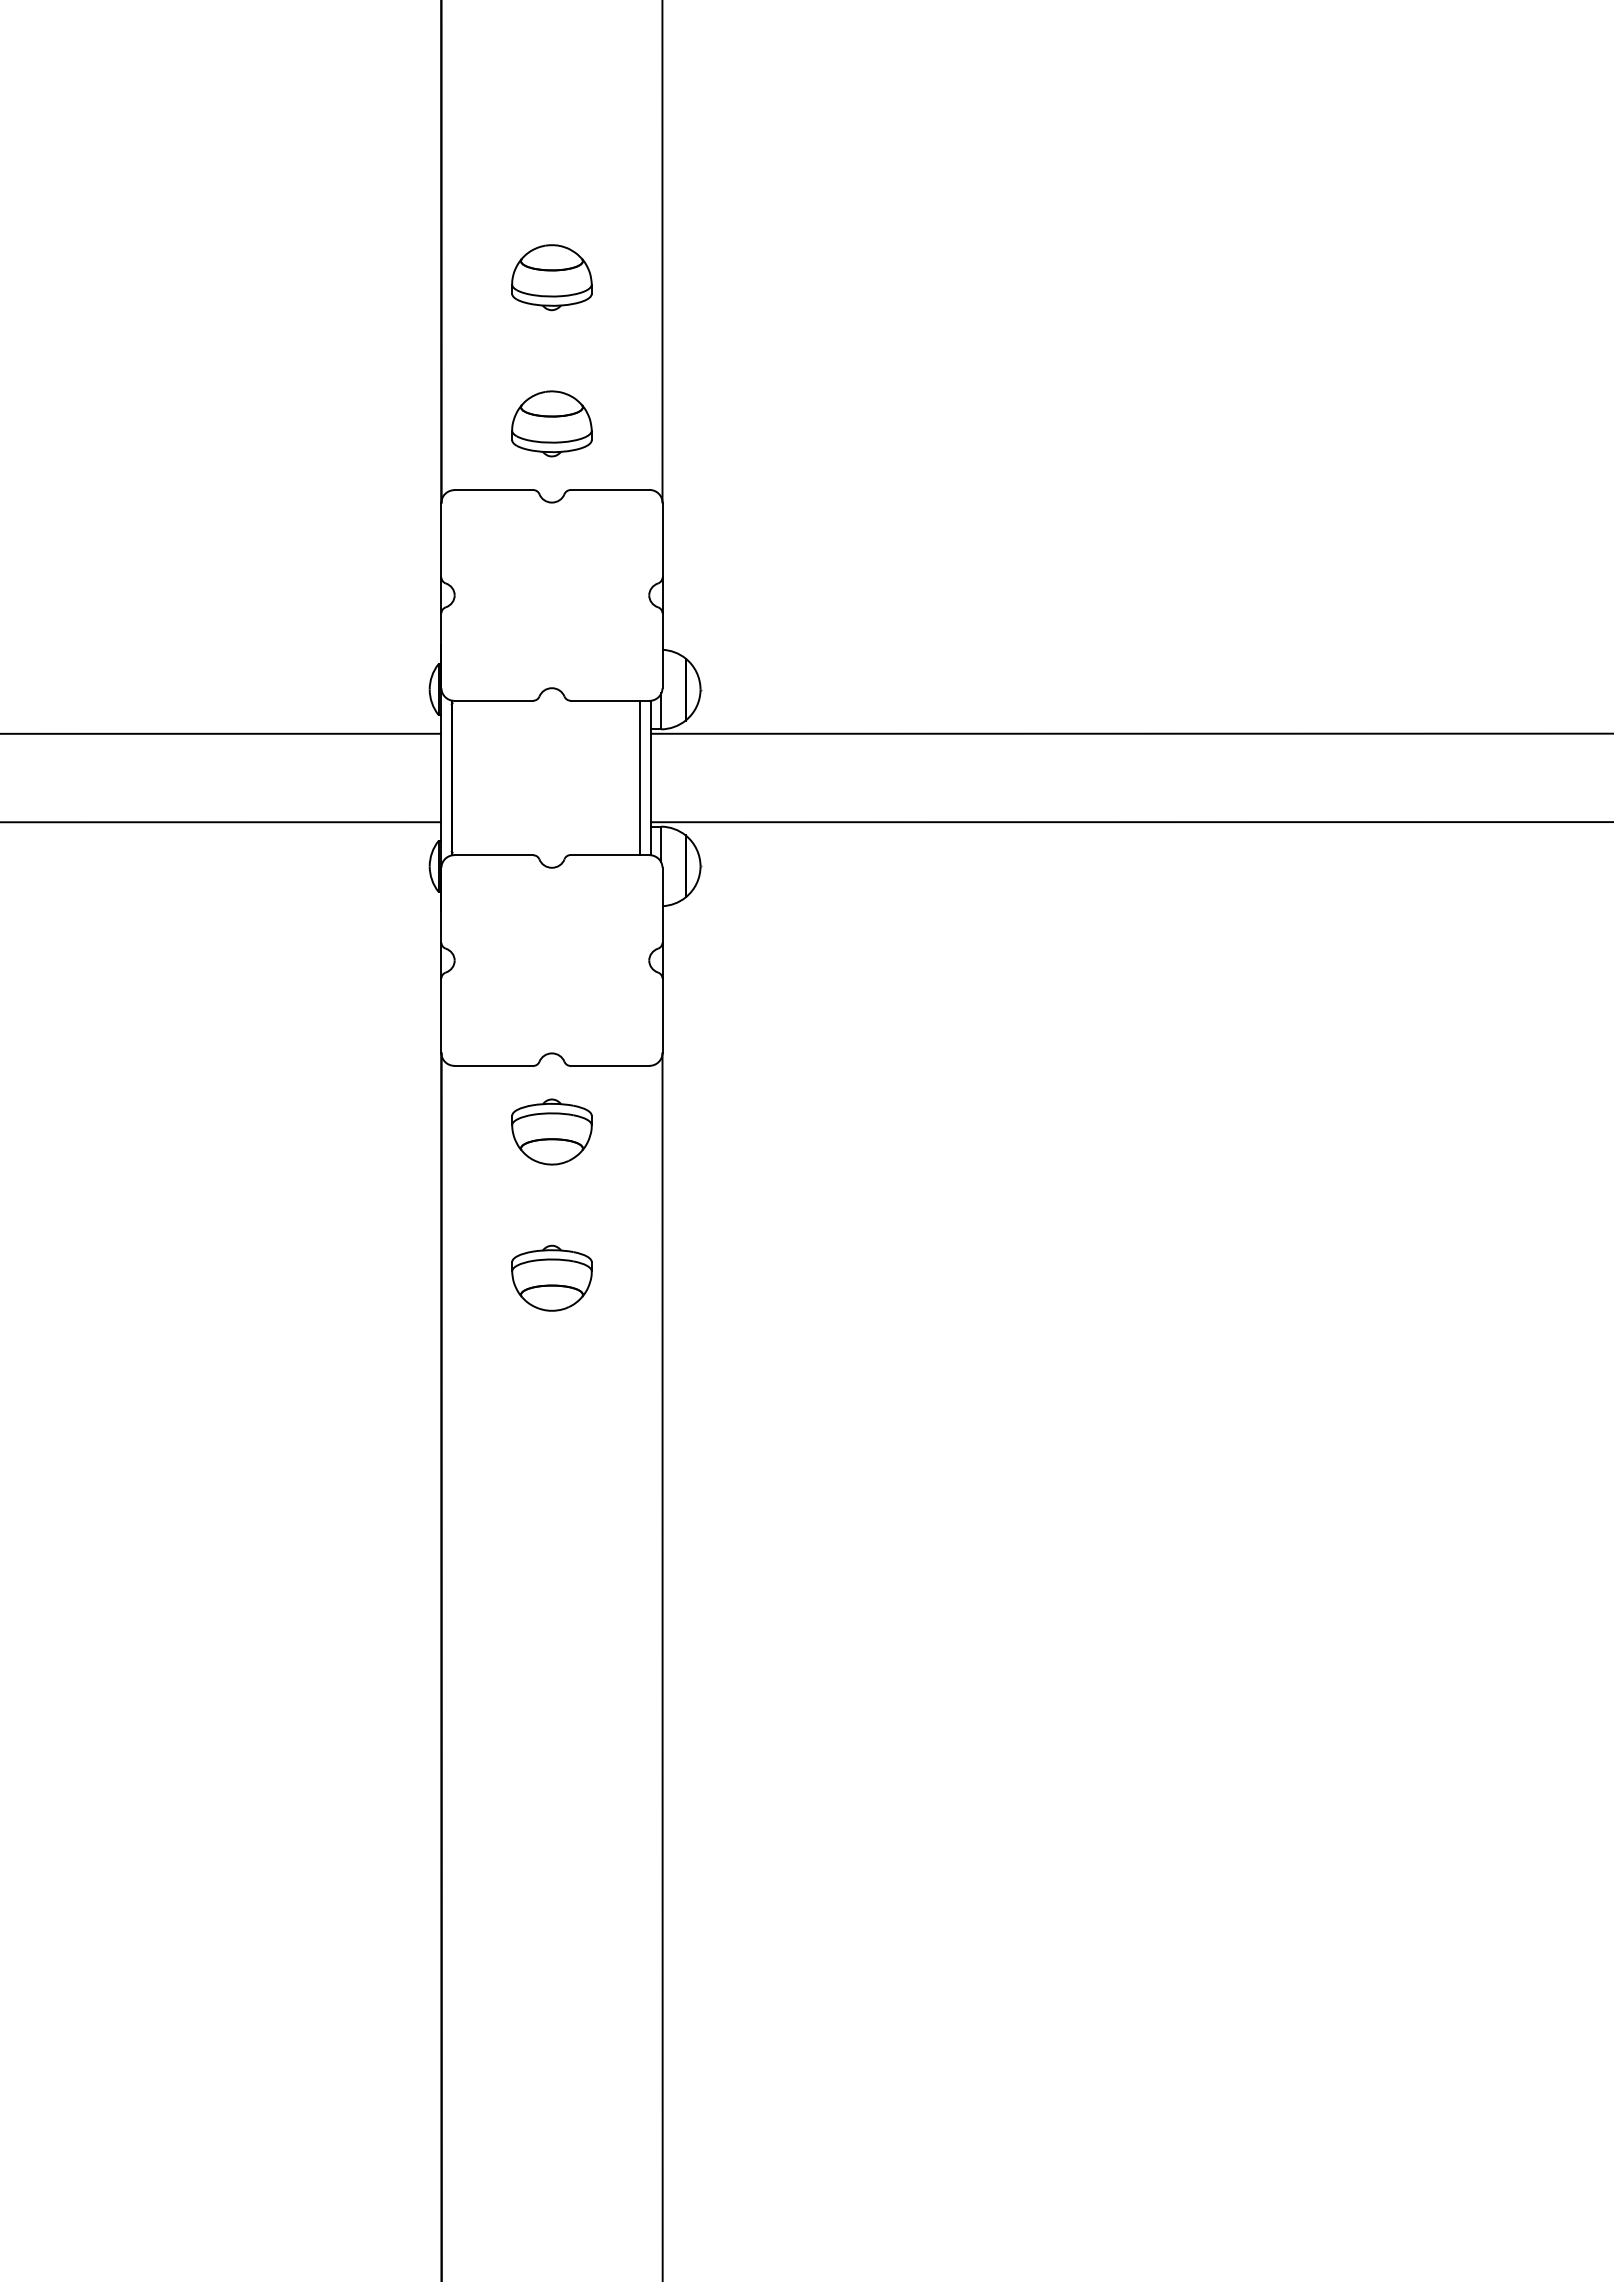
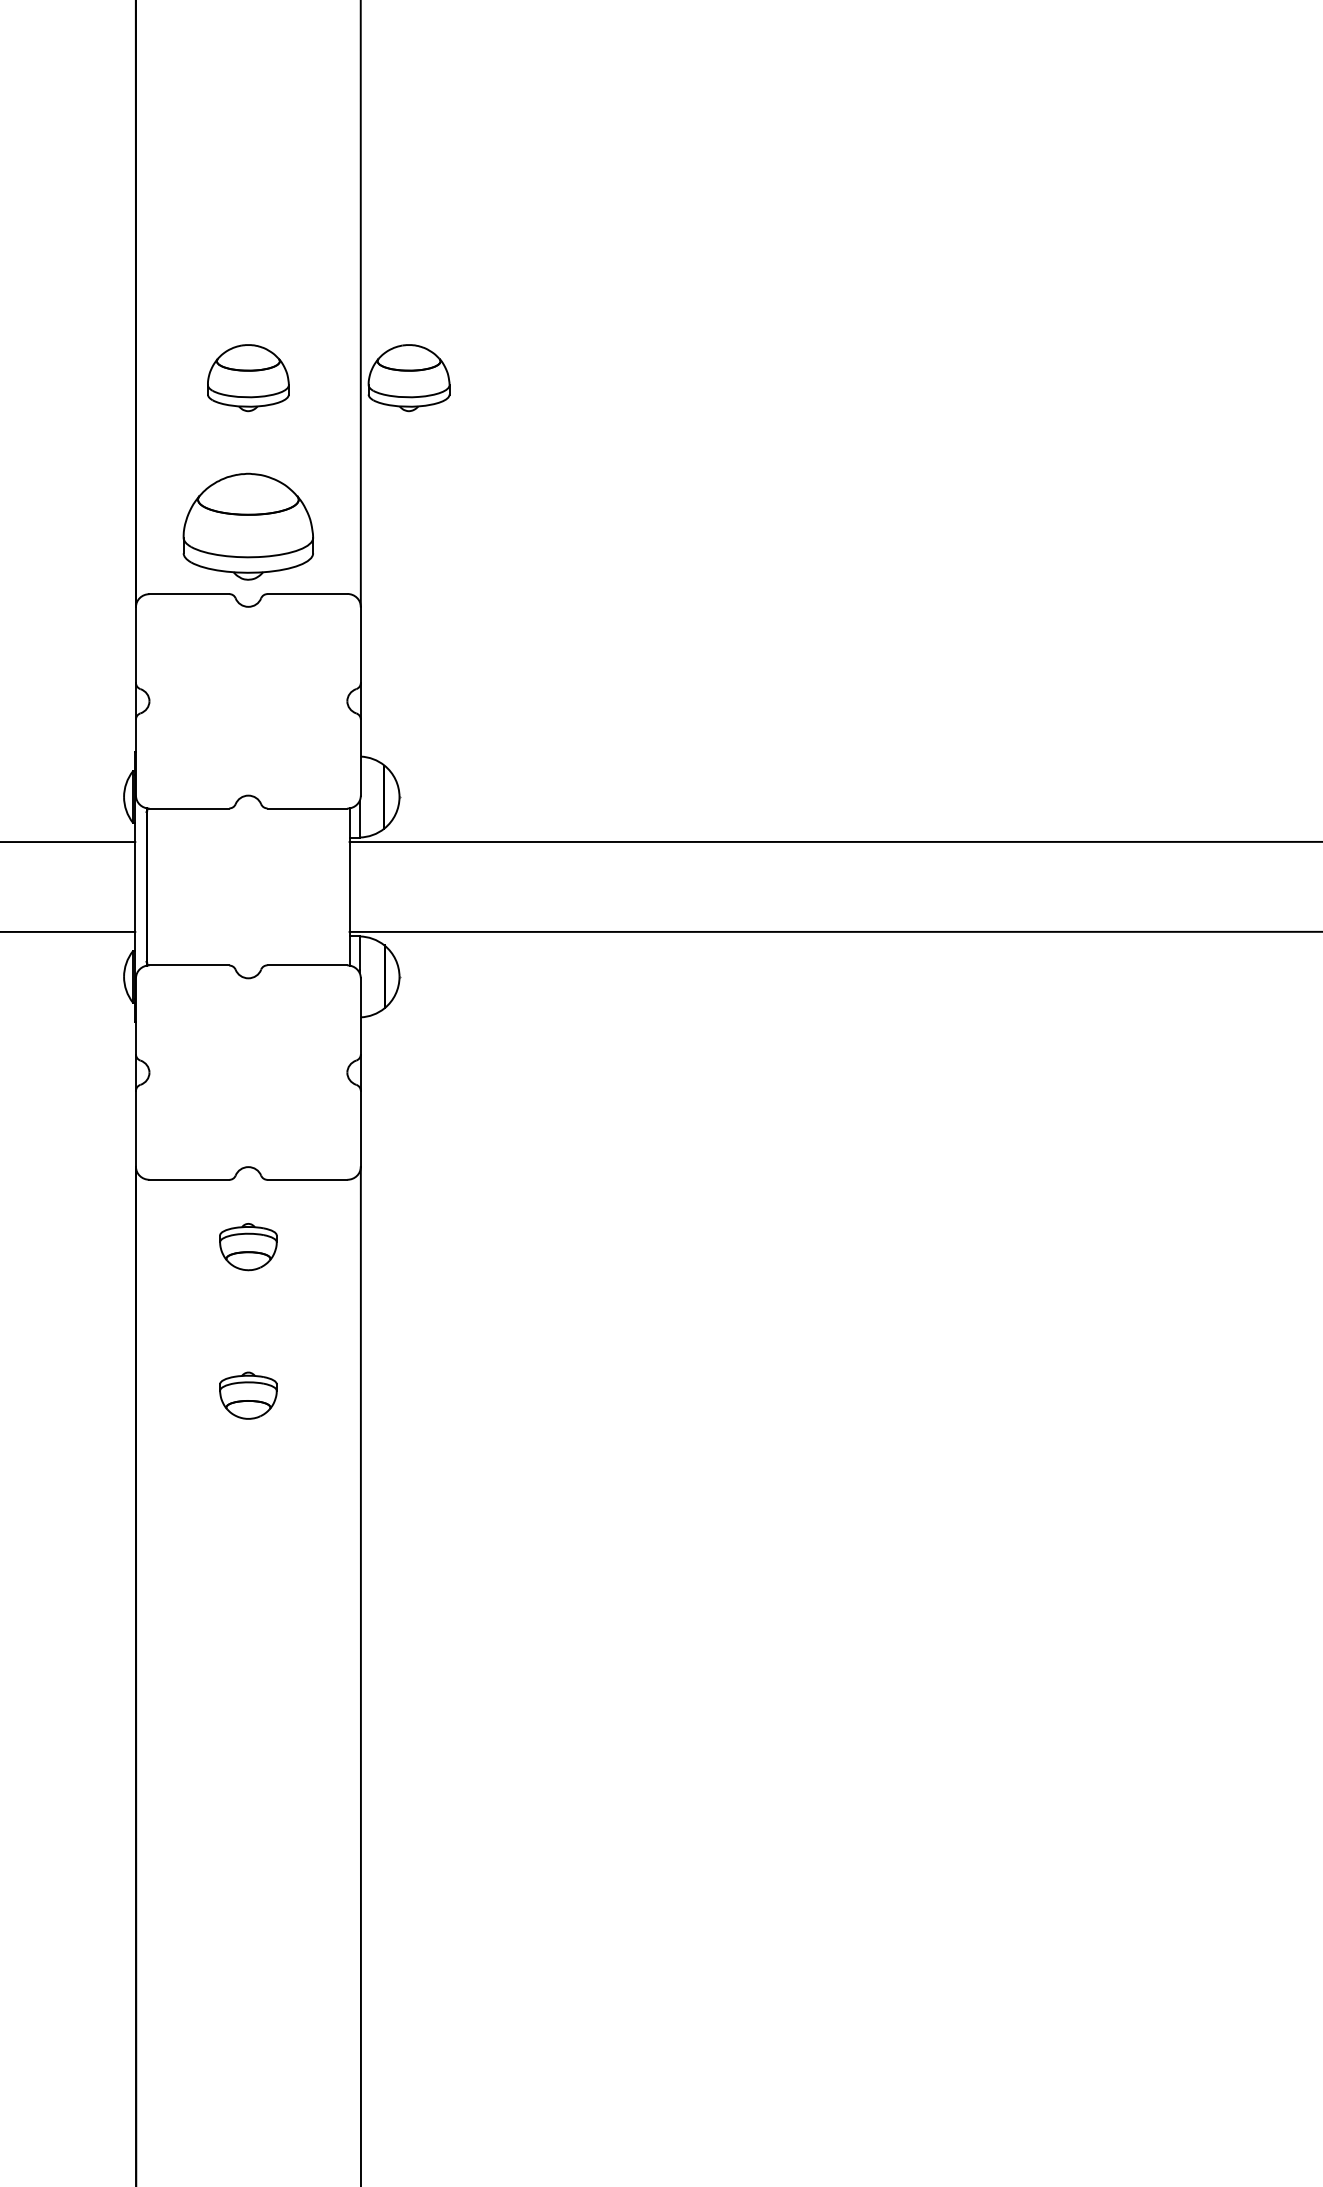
part: (709, 277) -> (408, 377), added
part: (551, 423) -> (247, 526), size x1.6
line: (640, 777) -> (338, 886), removed
part: (551, 1131) -> (247, 1246), size x0.7
part: (551, 1277) -> (247, 1395), size x0.7

